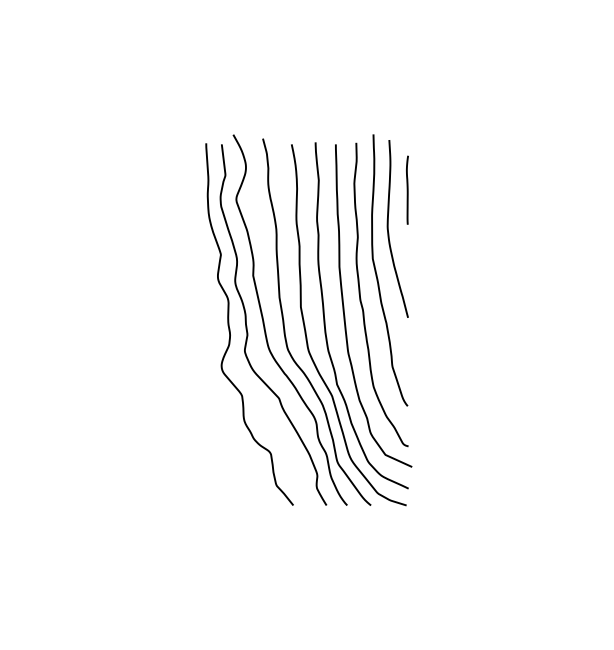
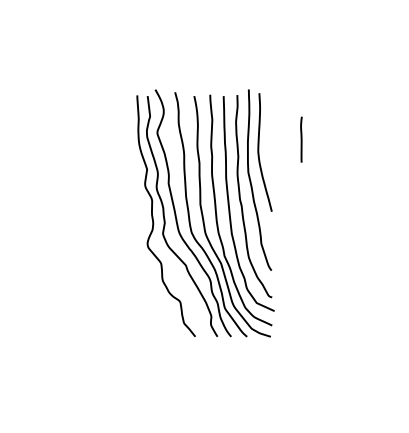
line: (407, 189) -> (301, 139), moved

